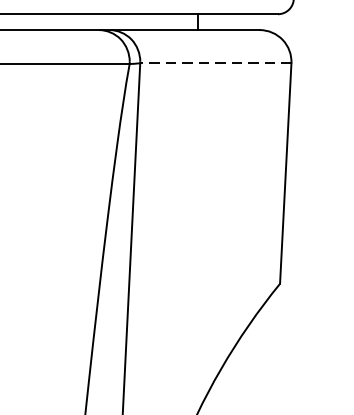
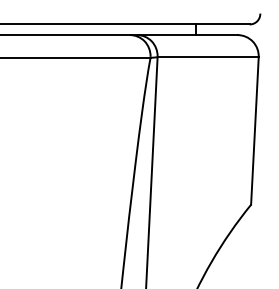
line: (216, 63) -> (208, 57), dashed -> solid

